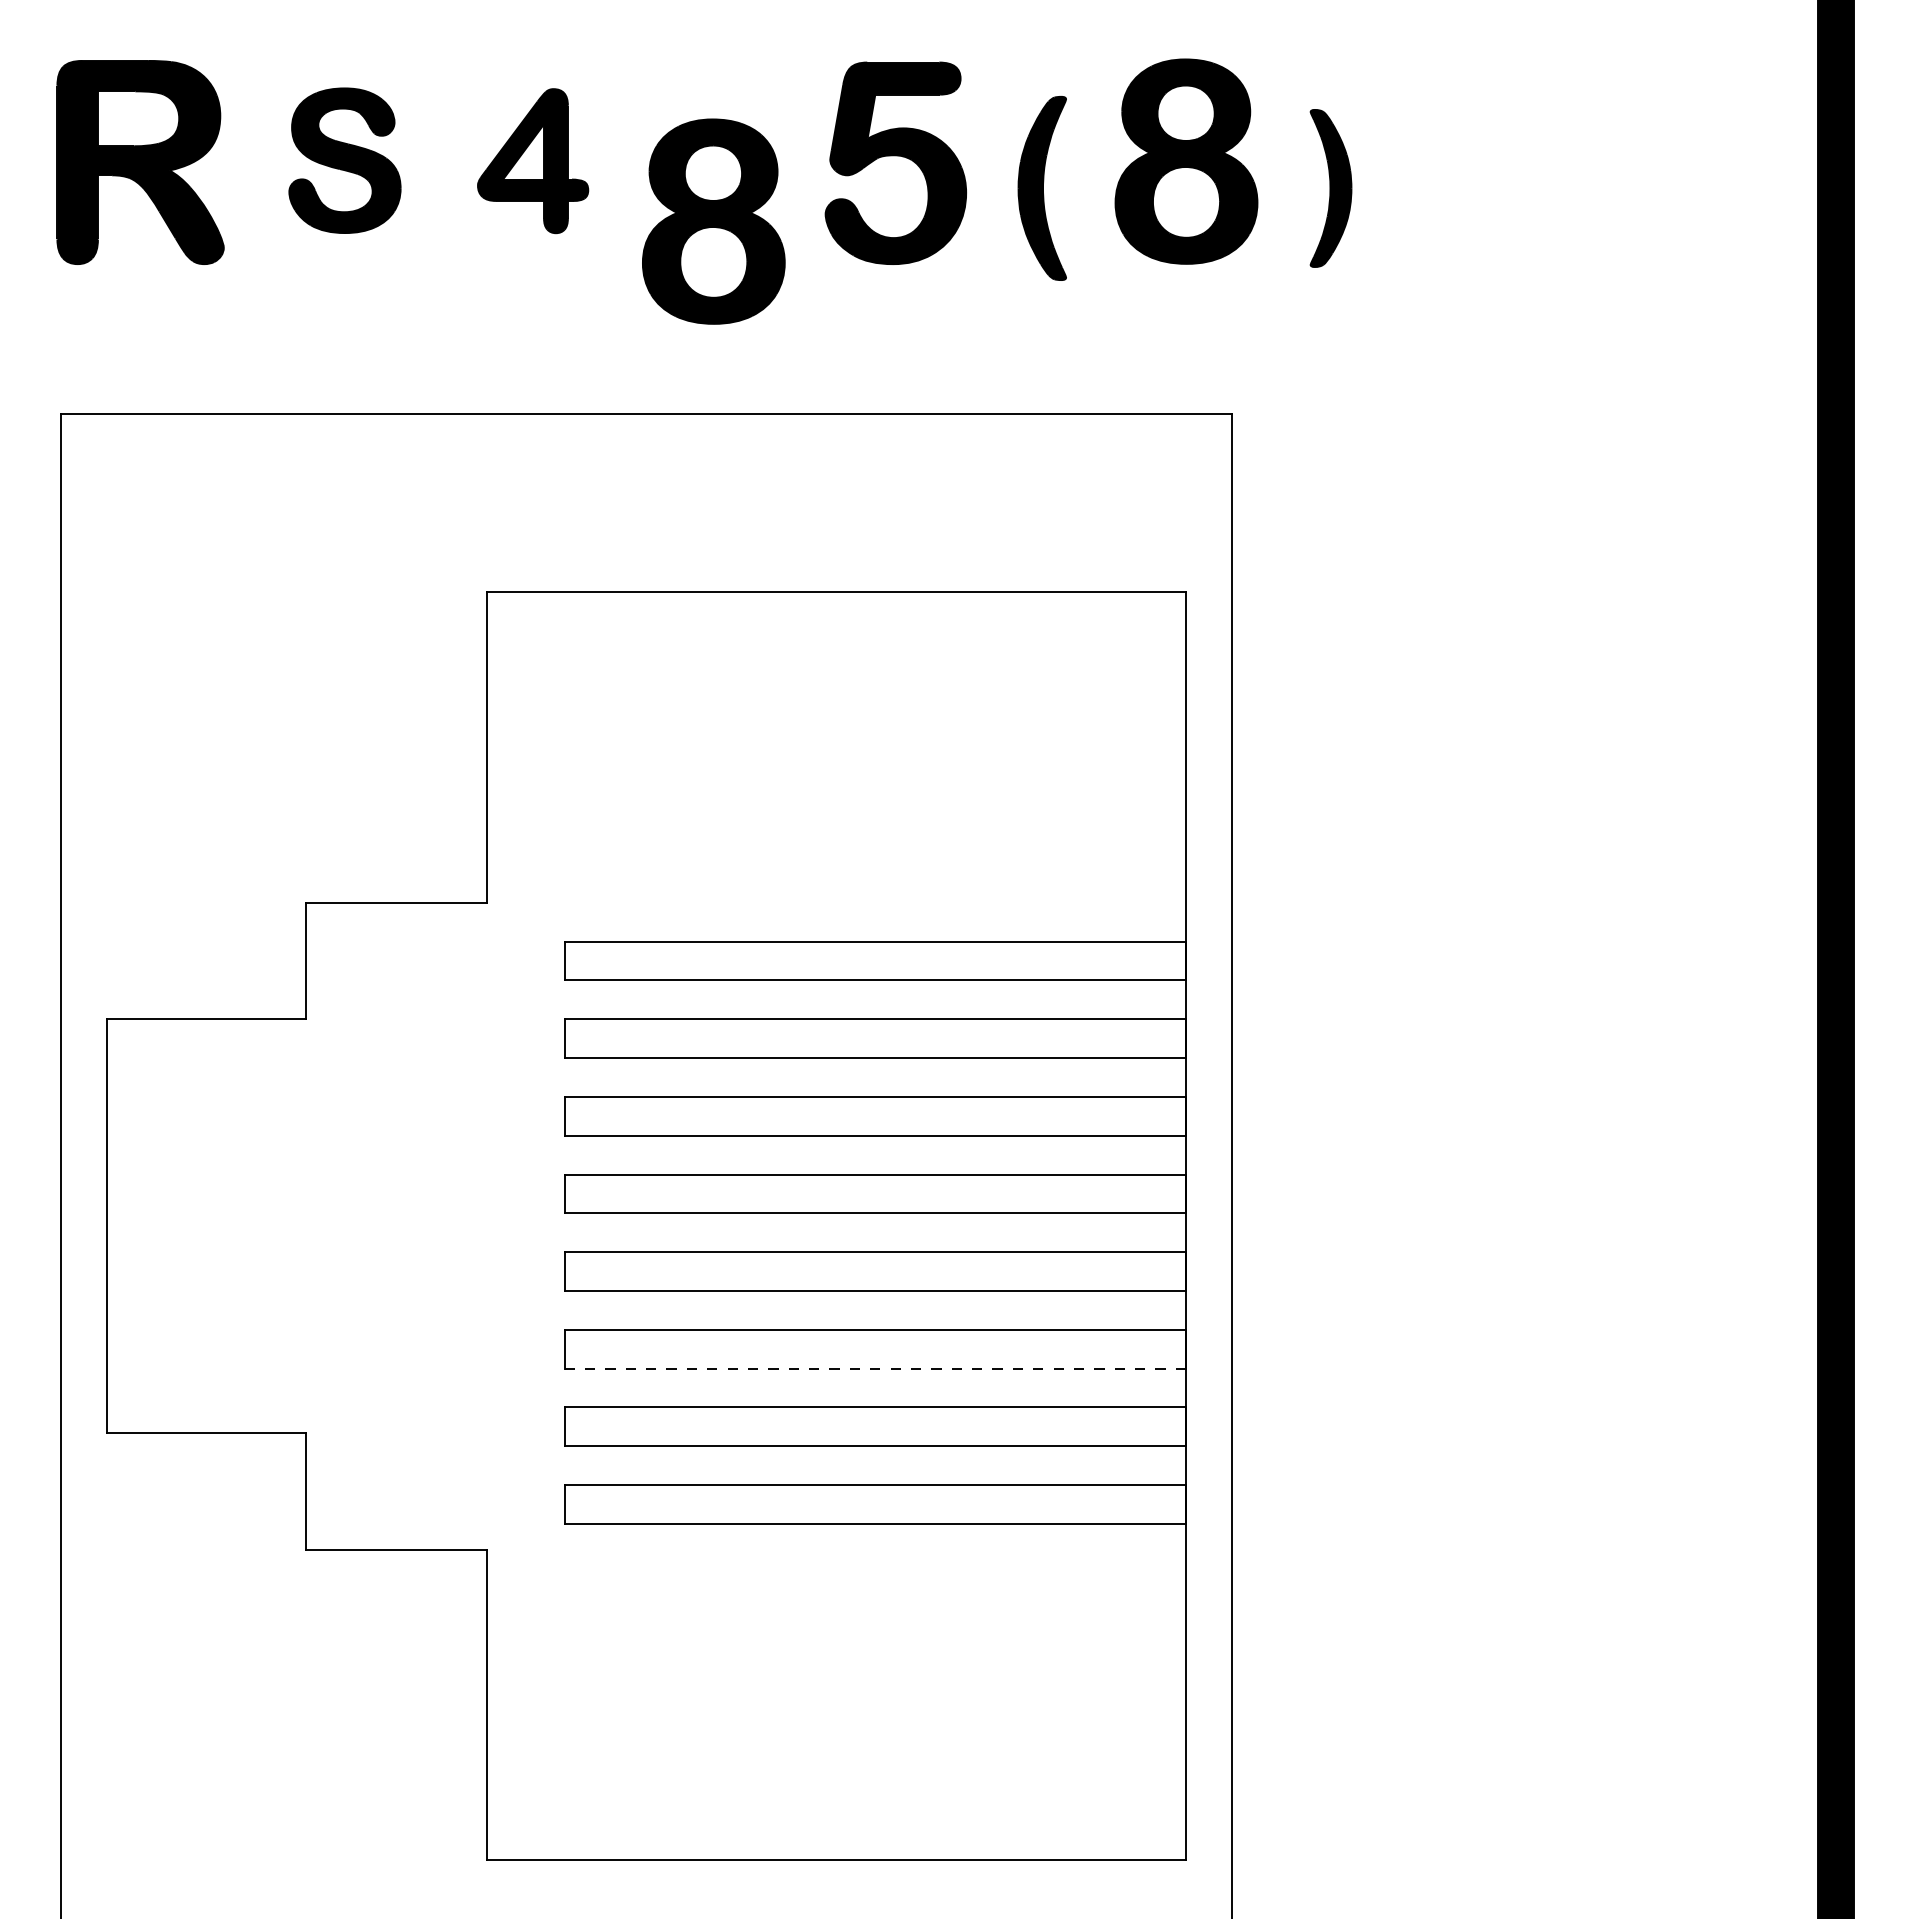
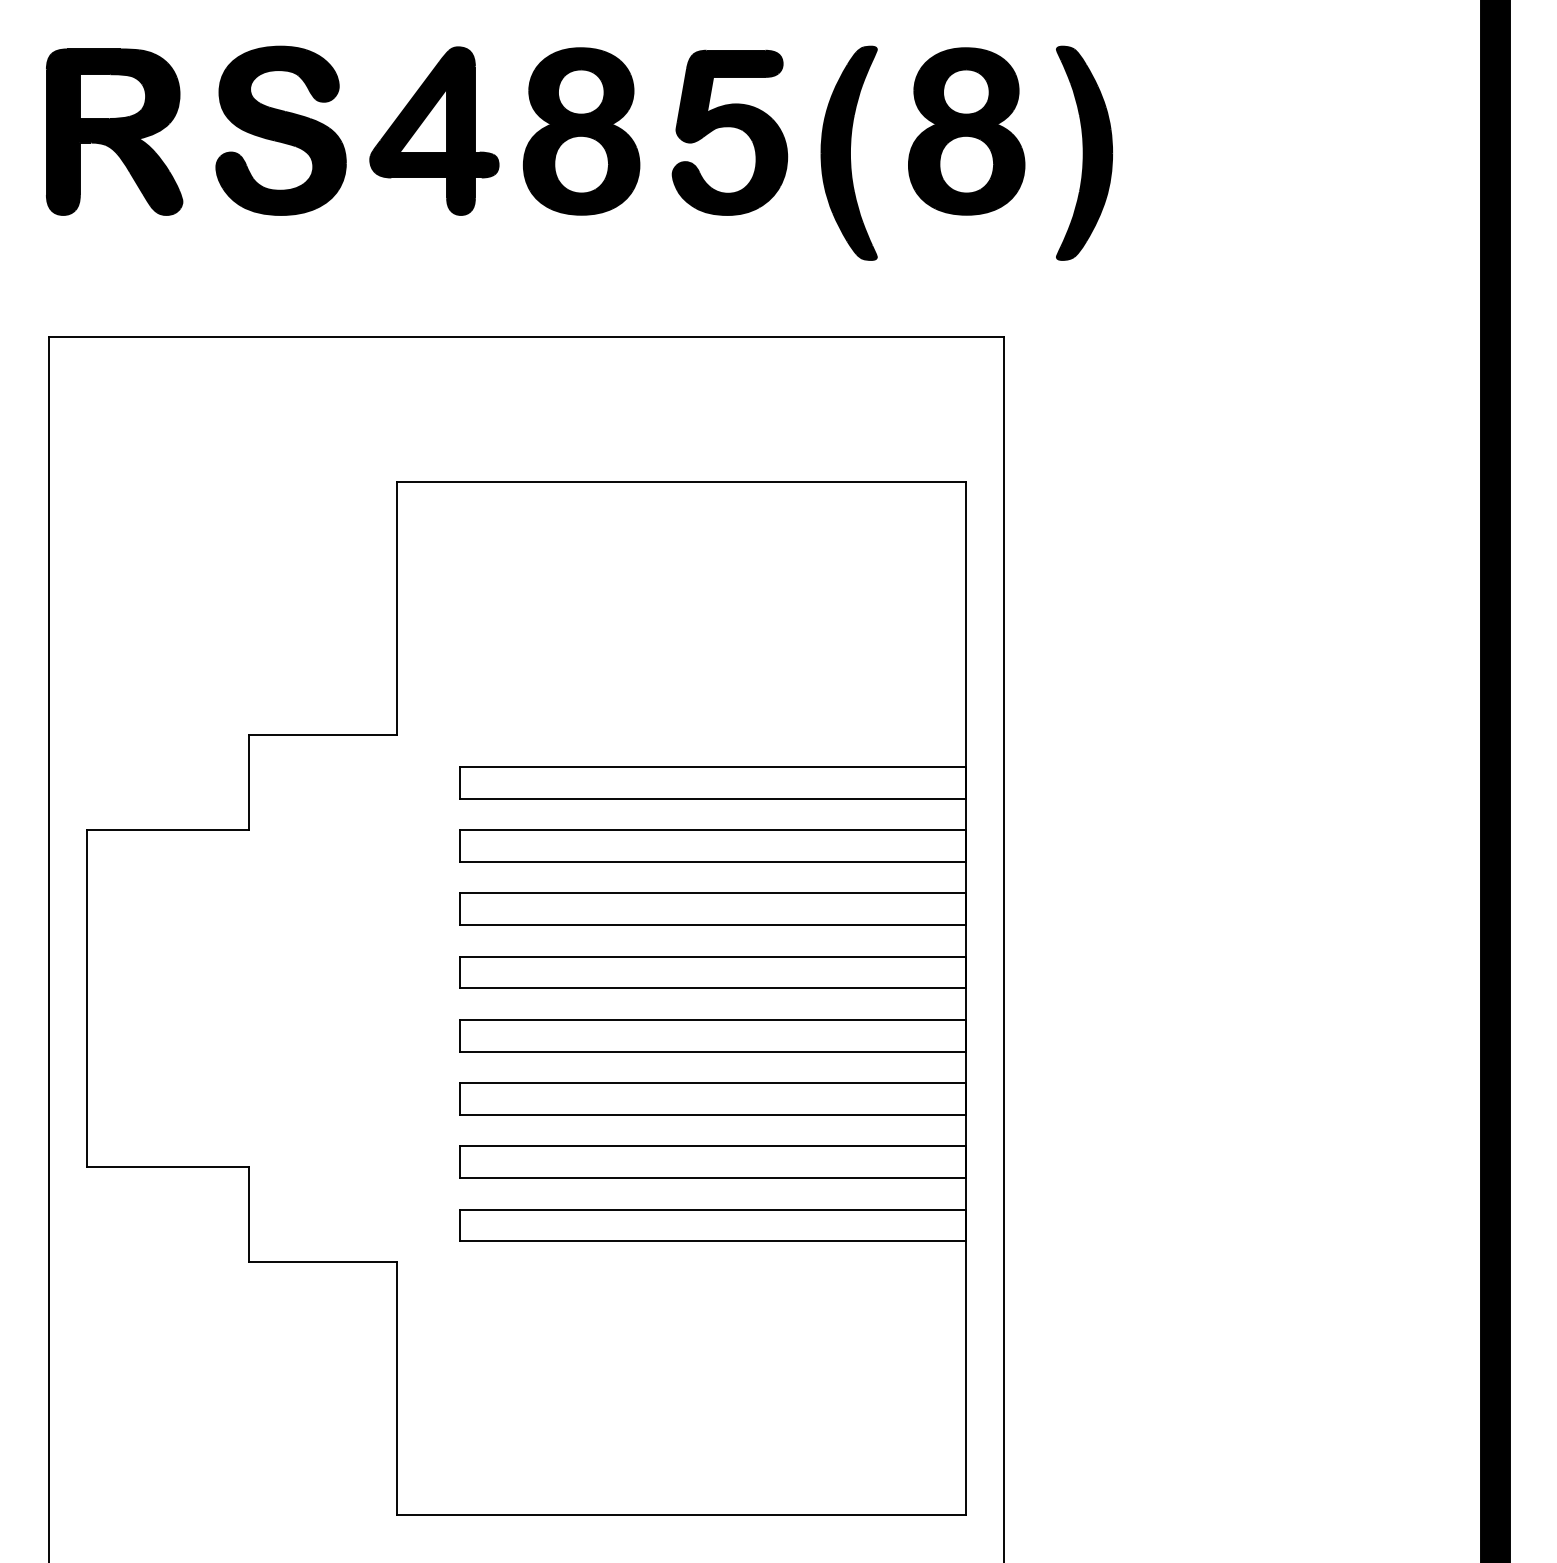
part: (344, 160) -> (280, 130), size x1.43
part: (532, 160) -> (433, 130), size x1.43
part: (1042, 188) -> (849, 153), size x1.43
part: (1330, 188) -> (1084, 153), size x1.67
part: (713, 221) -> (581, 131), moved
line: (875, 1368) -> (713, 1114), dashed -> solid

